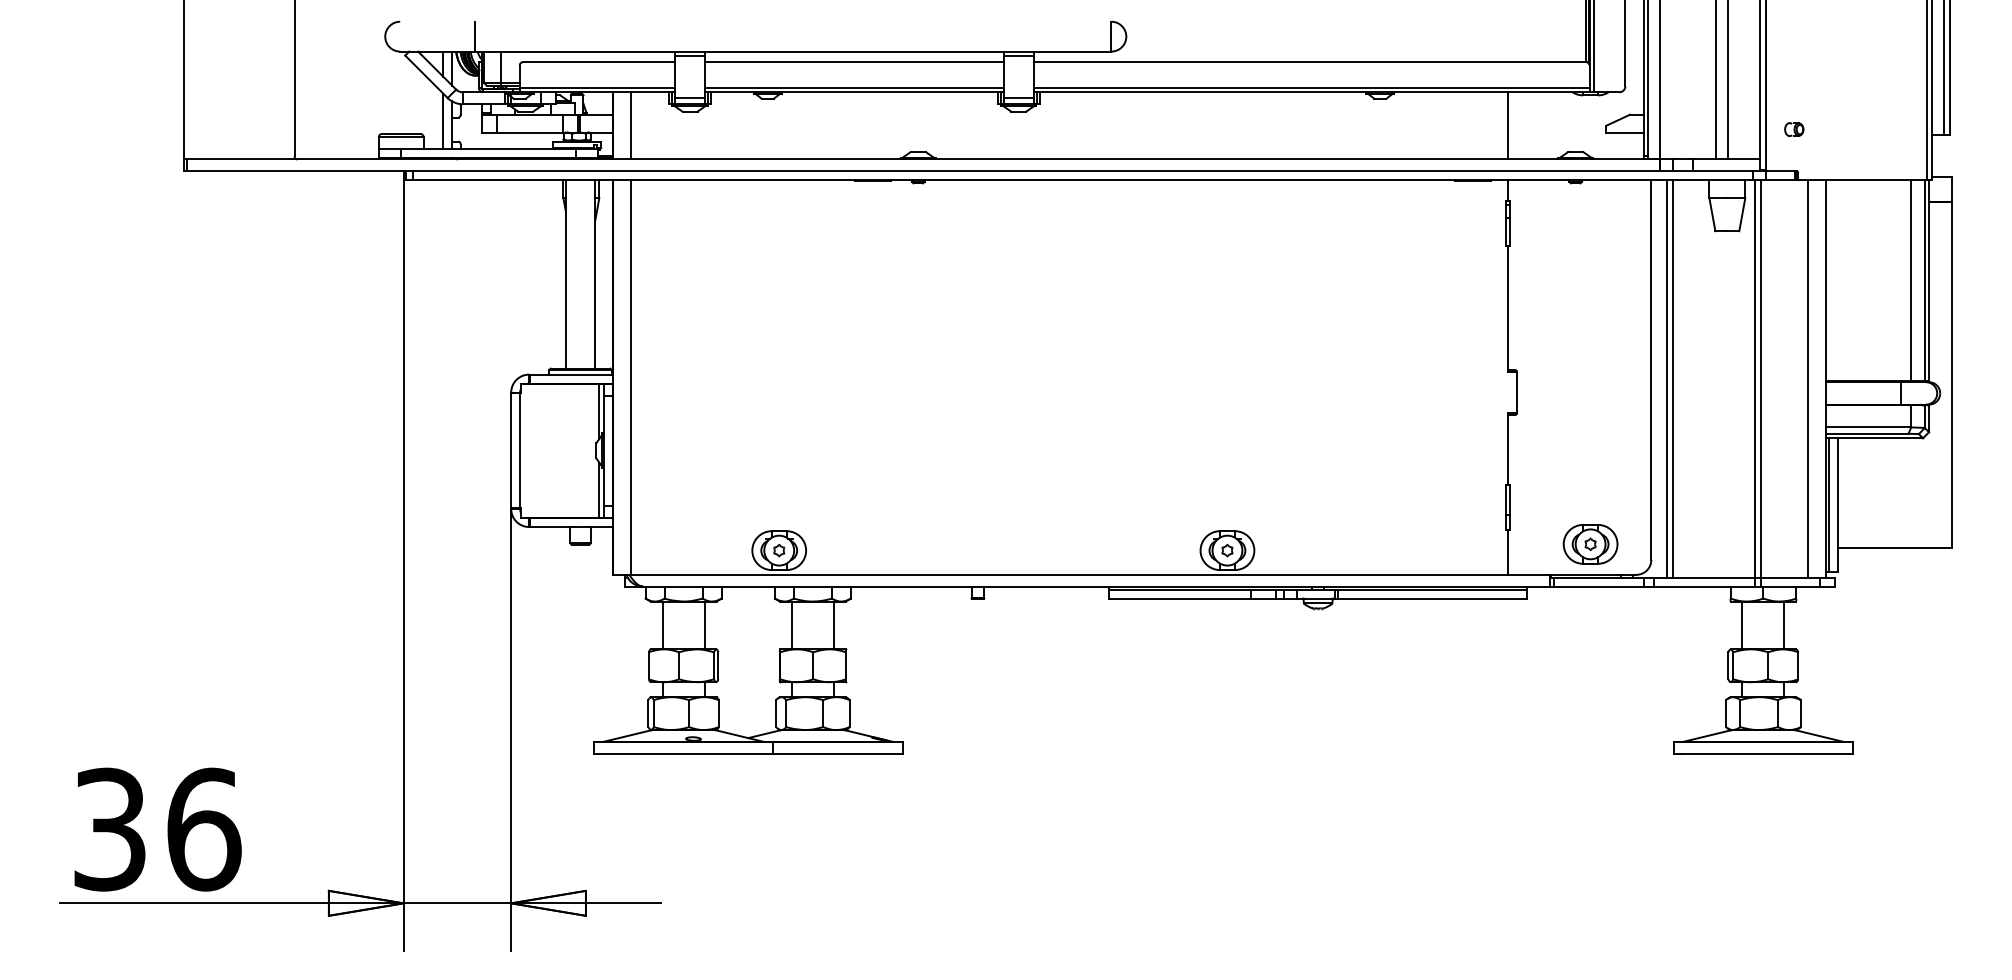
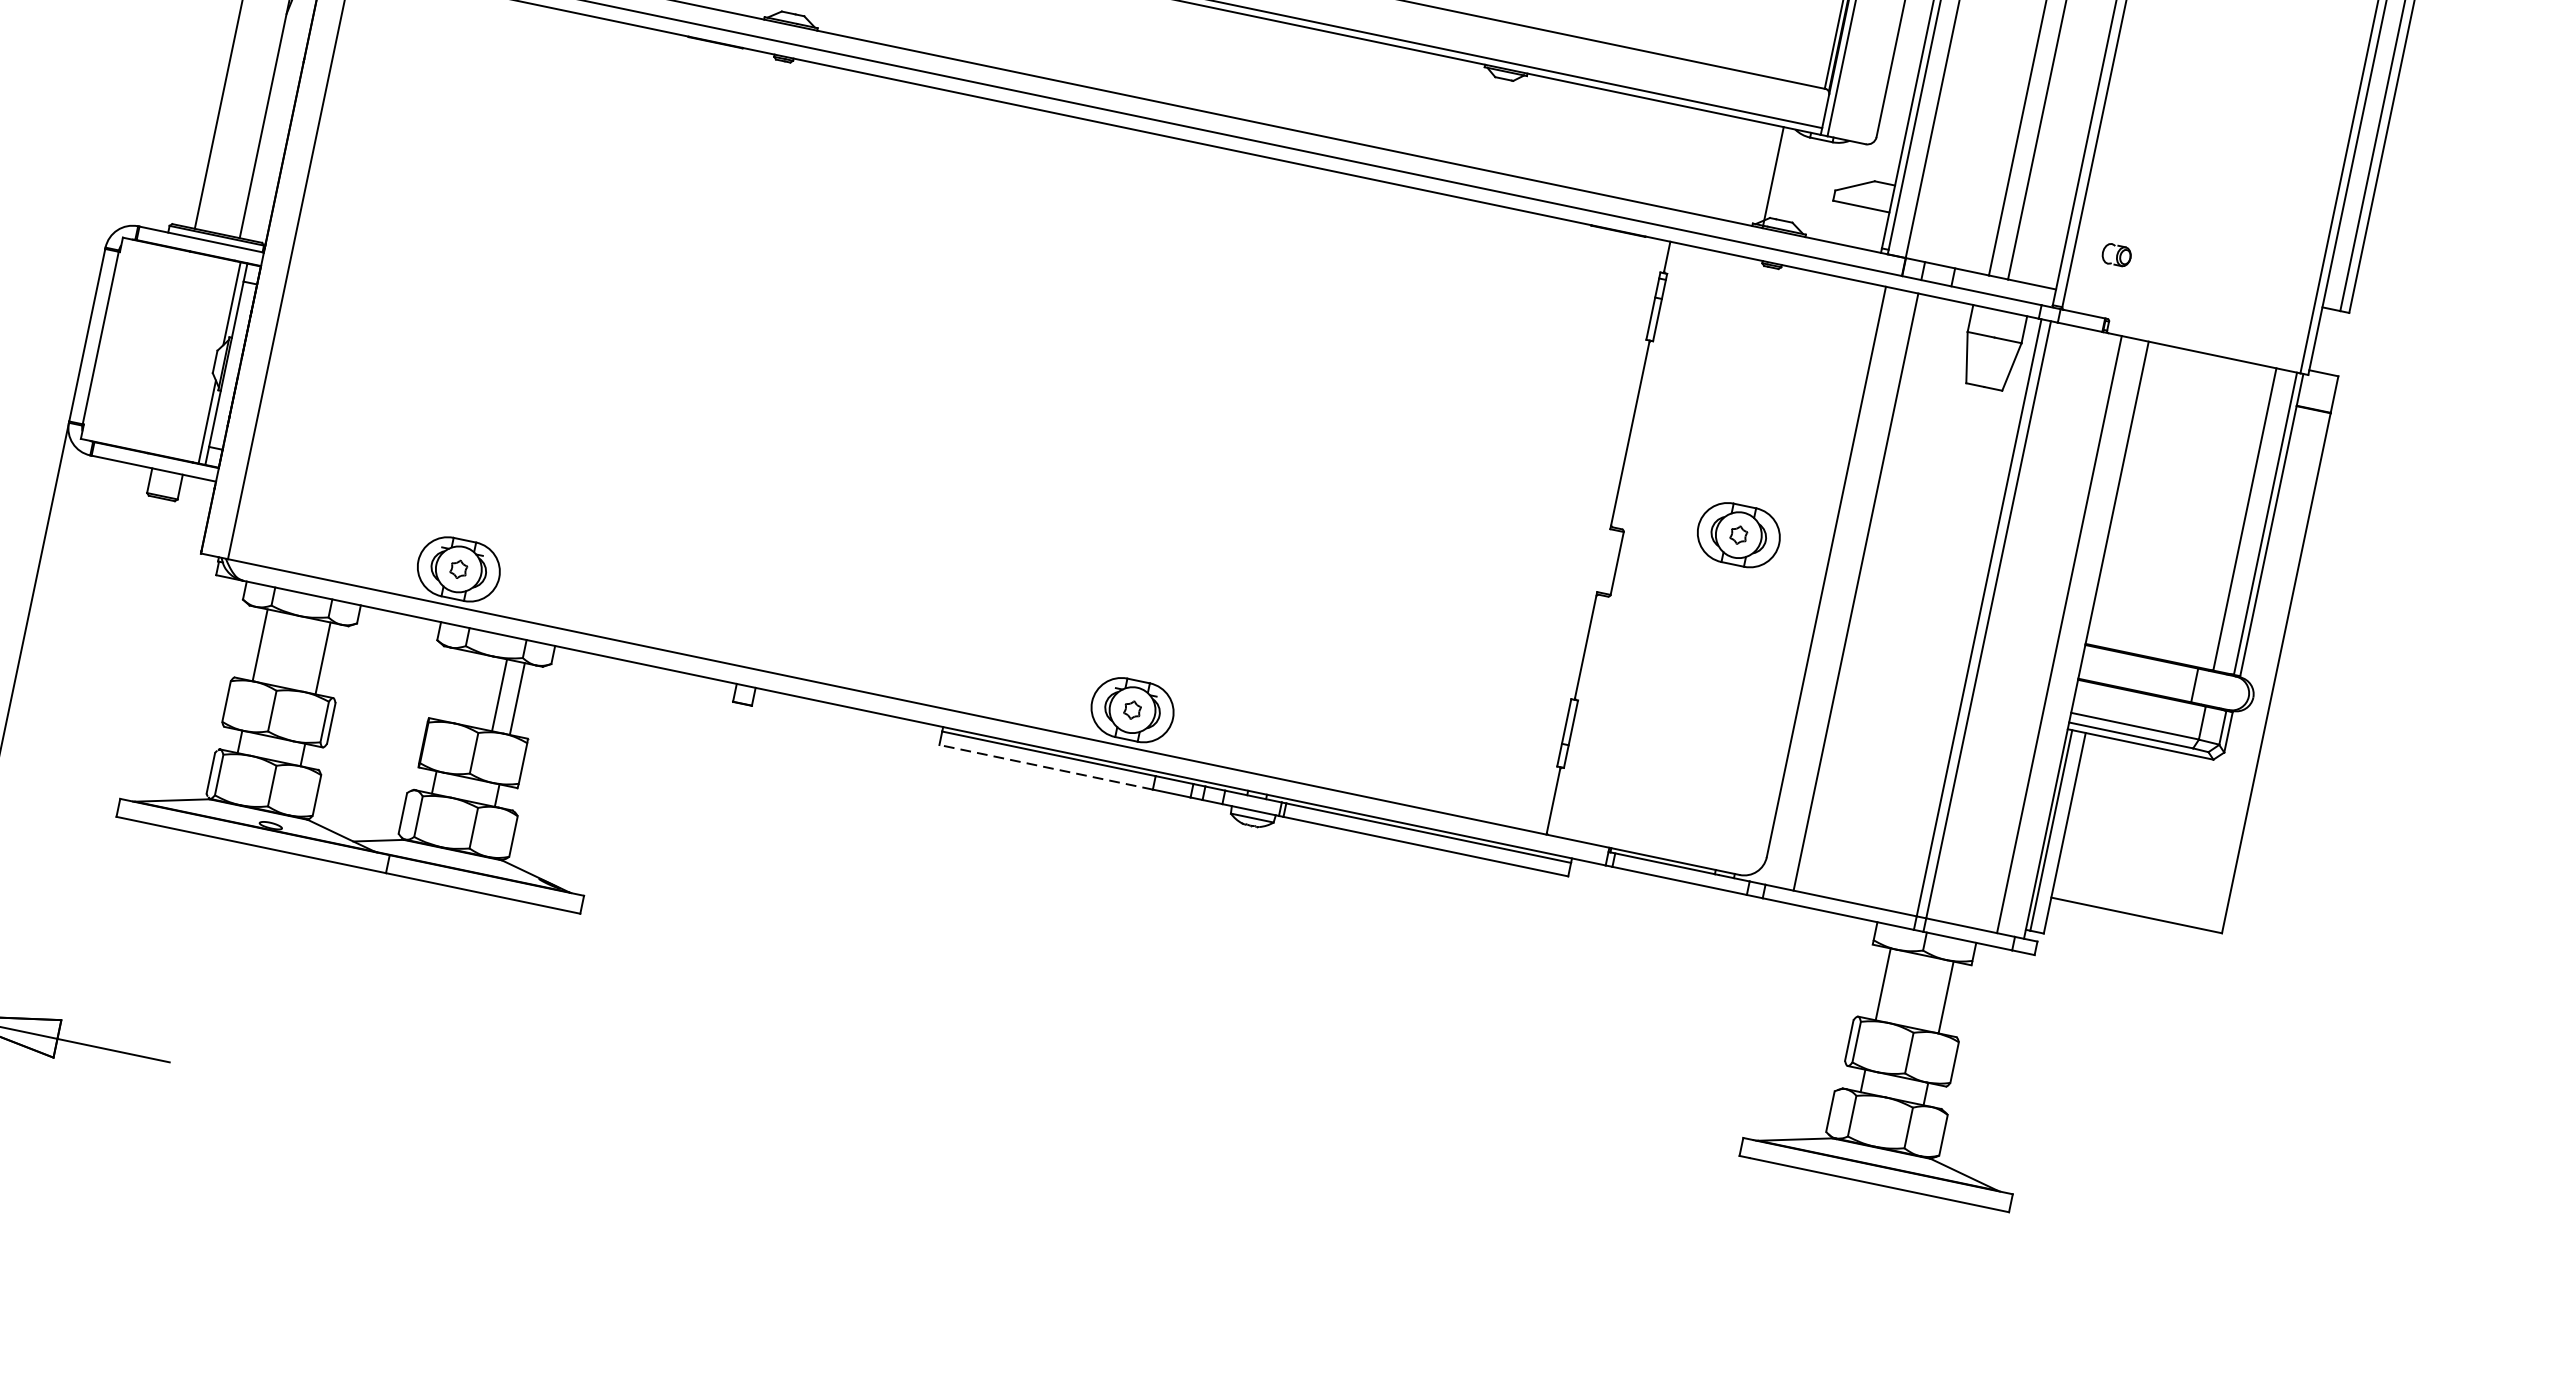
line: (1507, 125) -> (1772, 176), moved
line: (1666, 378) -> (1846, 589), removed
part: (1590, 544) -> (1738, 535), moved
line: (1179, 598) -> (1045, 767), solid -> dashed
line: (791, 625) -> (498, 695), moved

